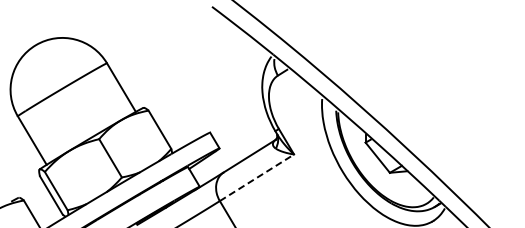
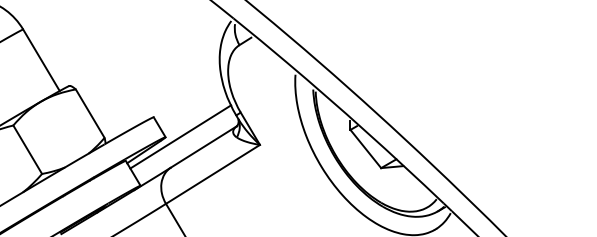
line: (231, 148) -> (180, 137), added
line: (256, 177) -> (212, 174), dashed -> solid

